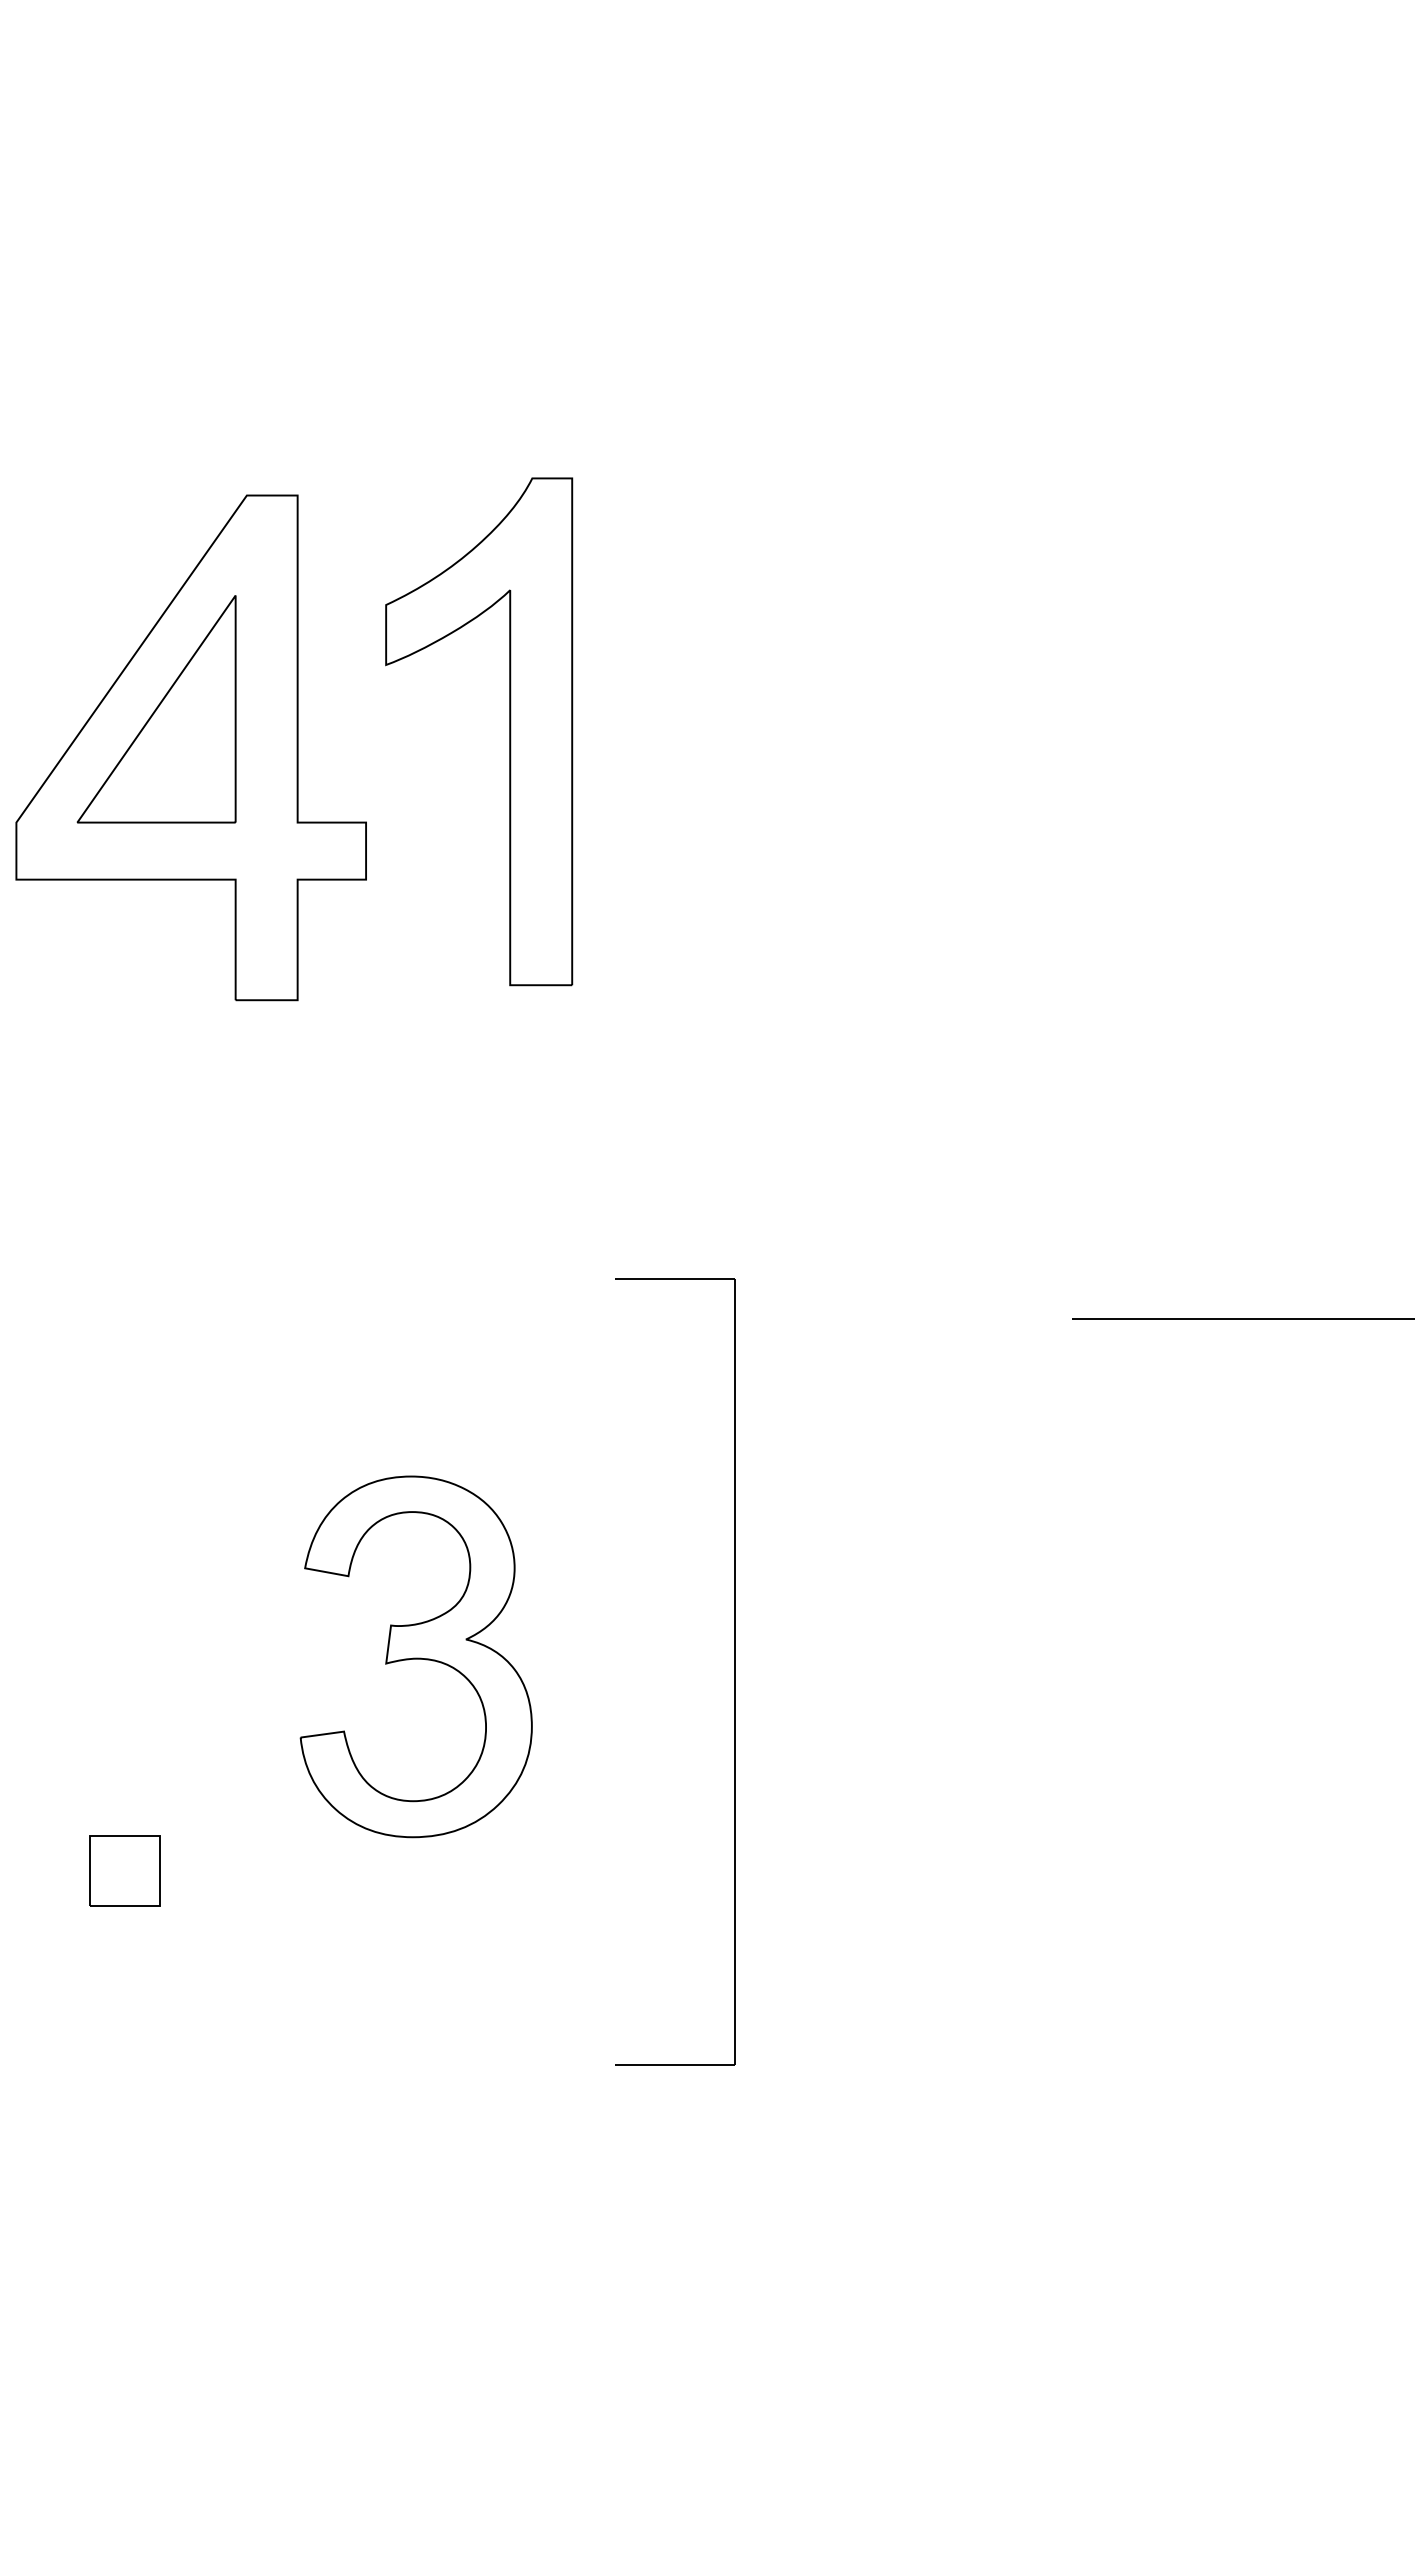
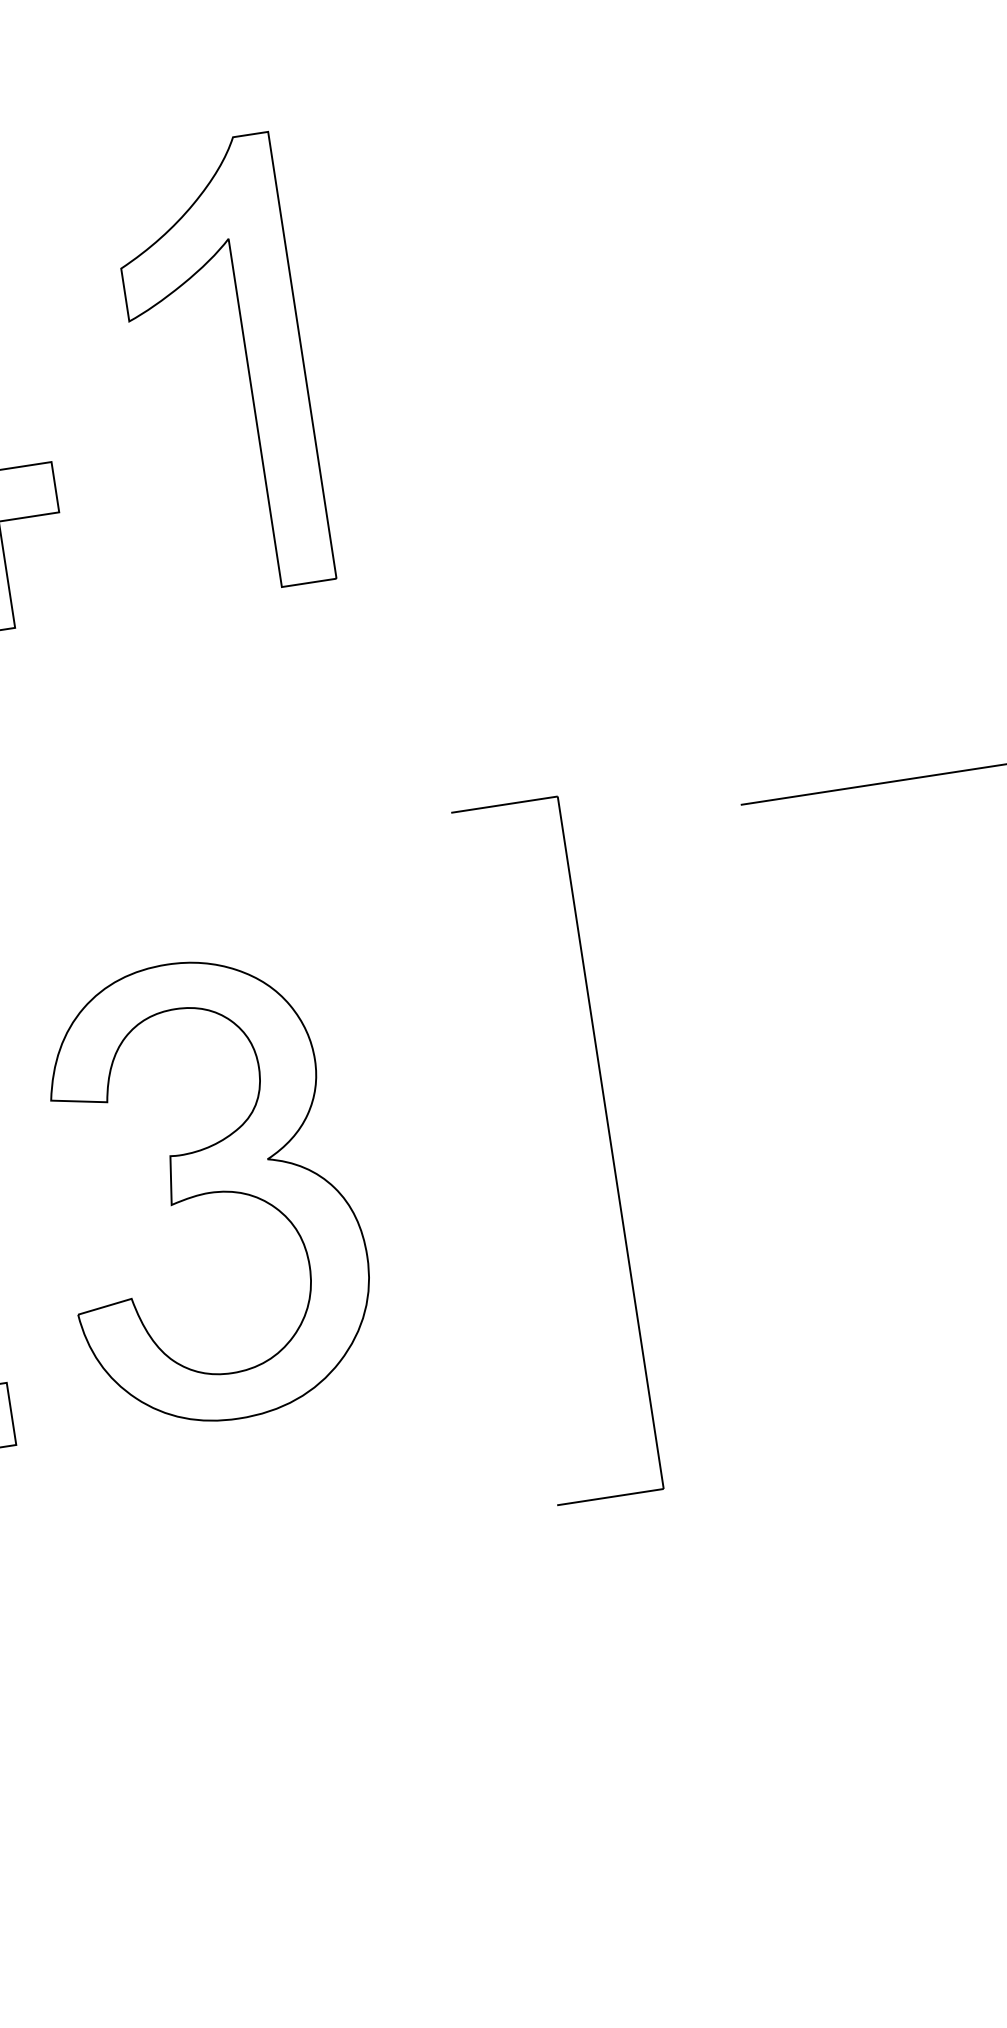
part: (509, 731) -> (247, 363), moved
part: (416, 1656) -> (208, 1190), size x1.43
part: (734, 1671) -> (609, 1142), moved

